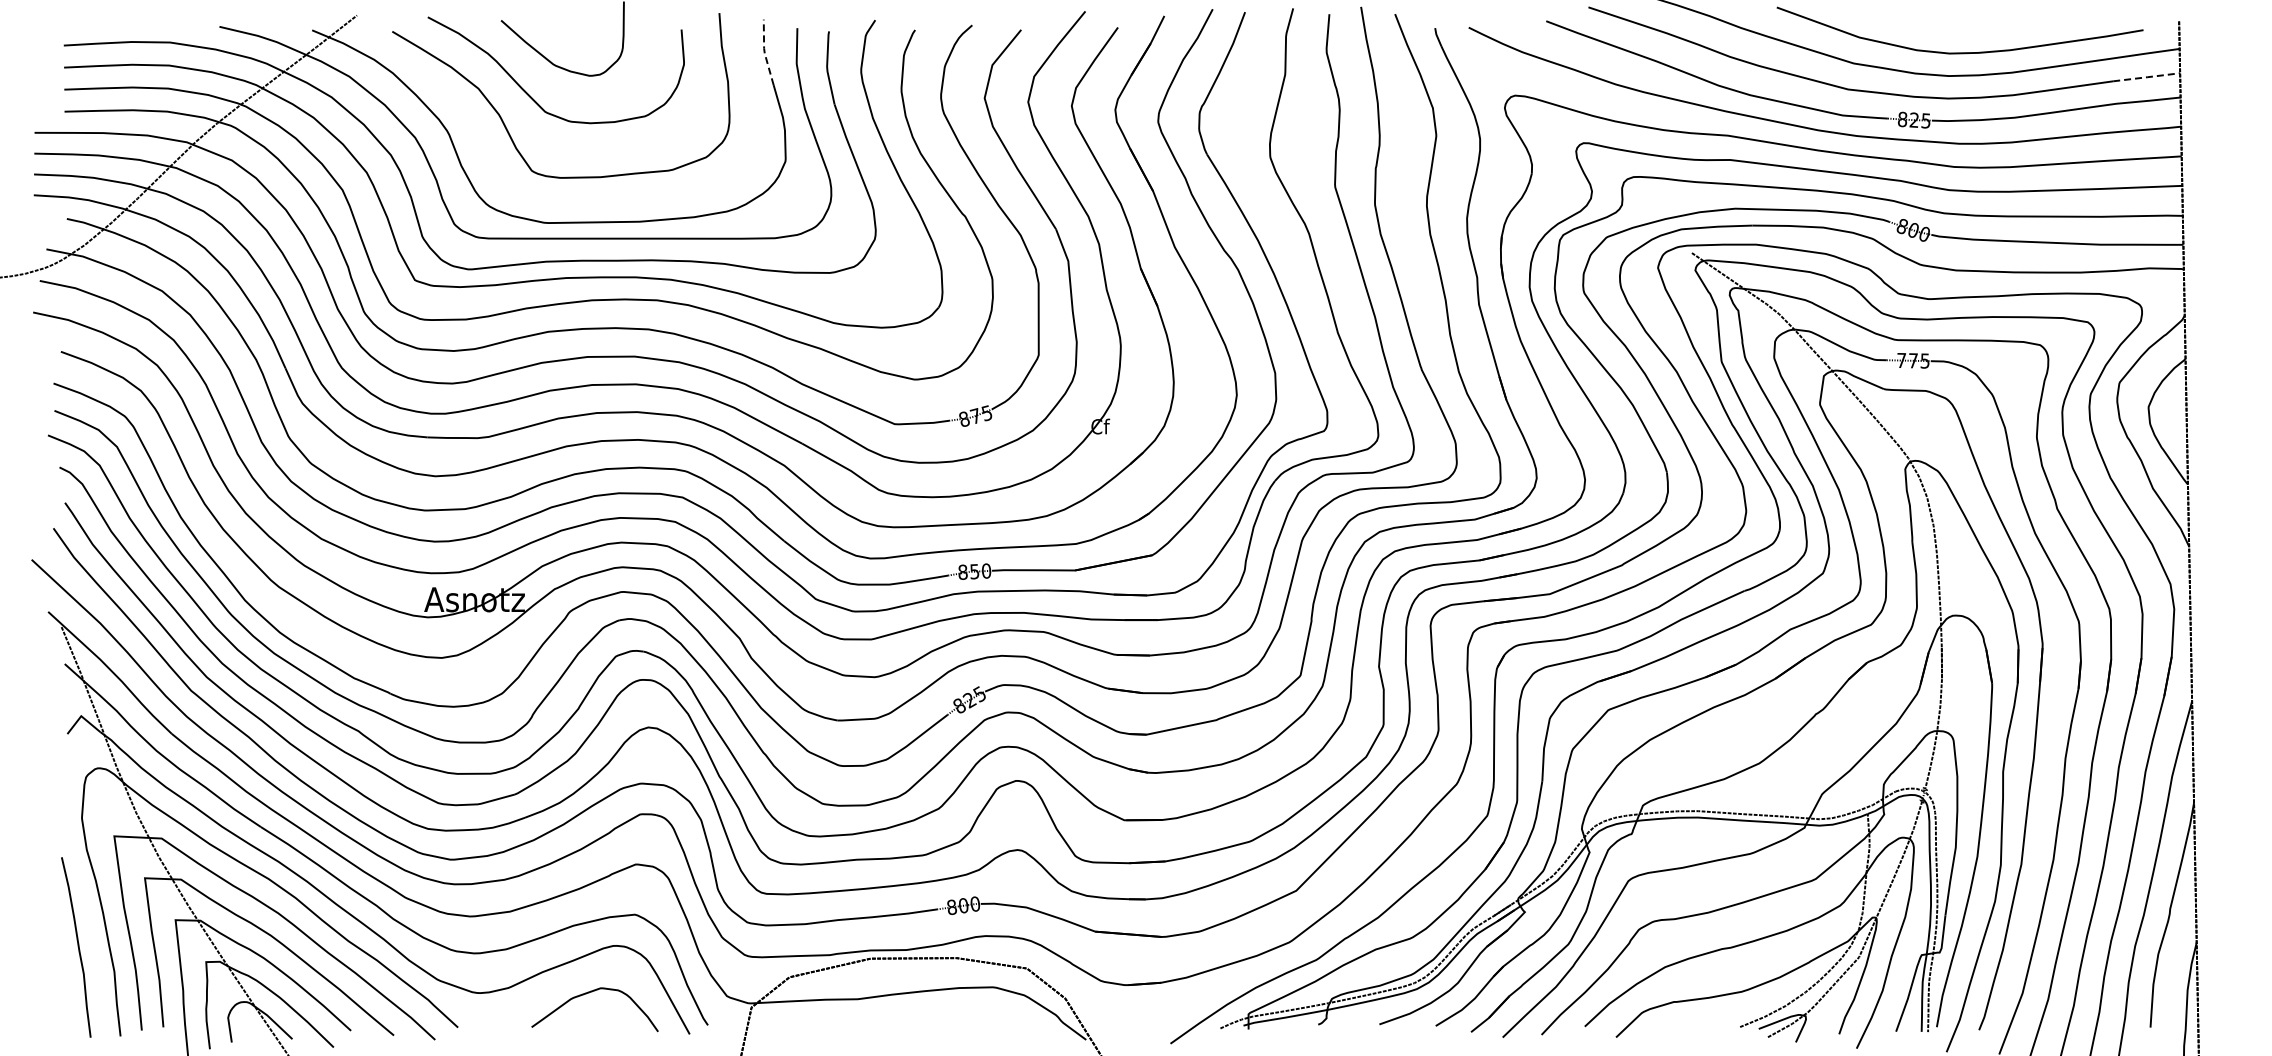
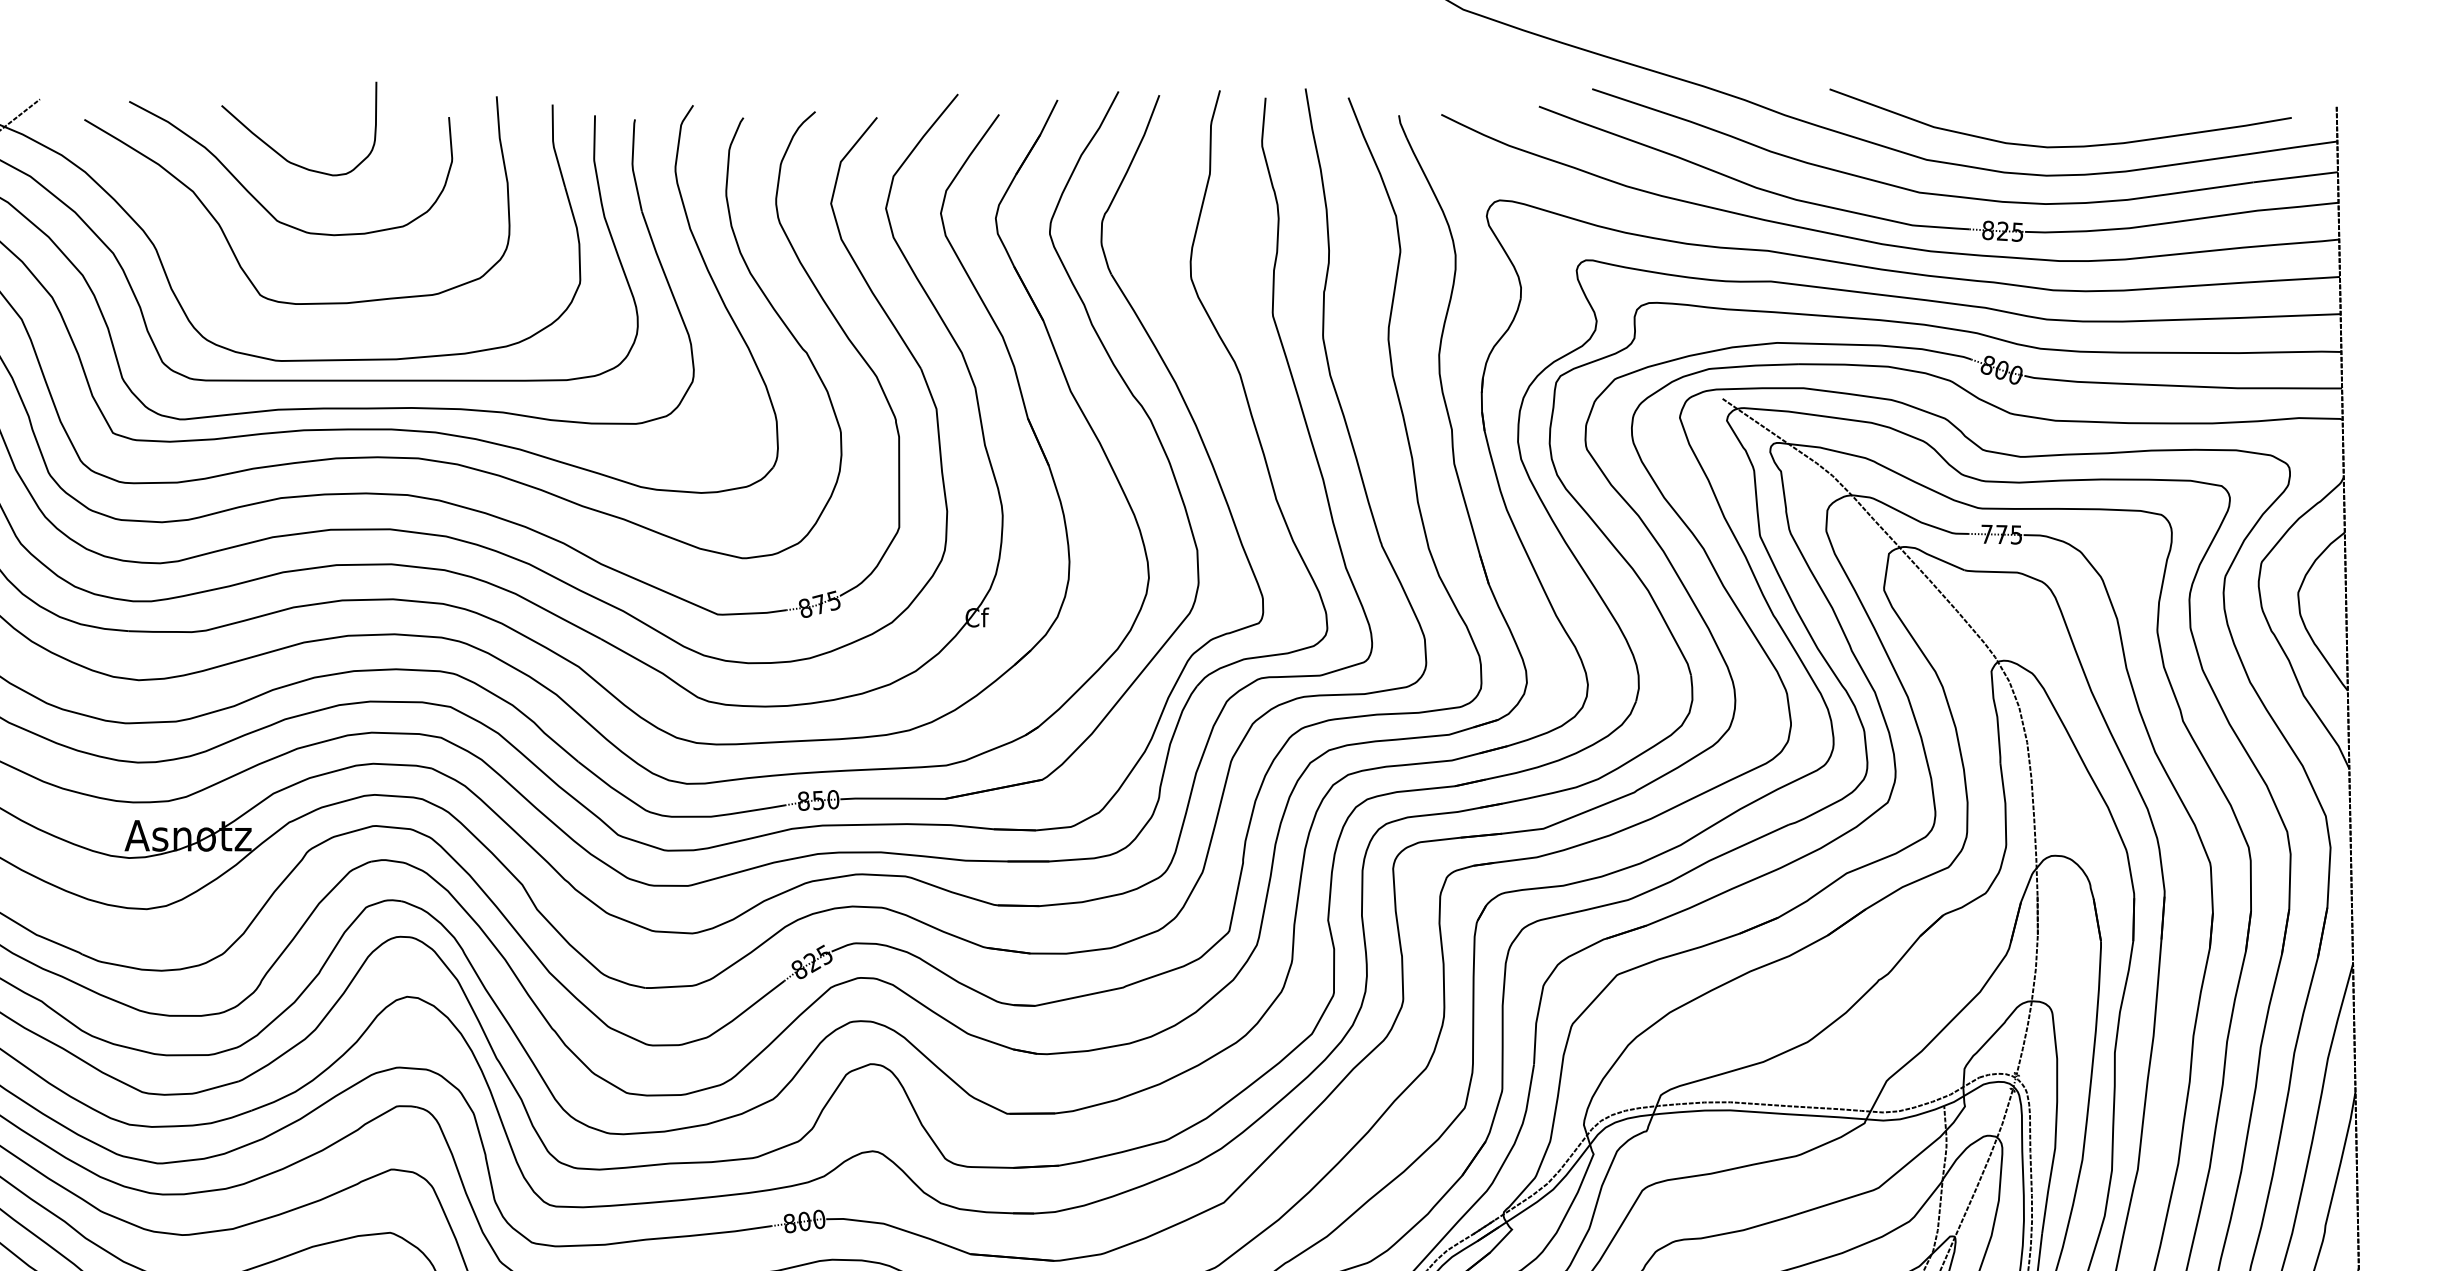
line: (764, 51) -> (553, 144), dashed -> solid
line: (2147, 77) -> (2296, 177), dashed -> solid

